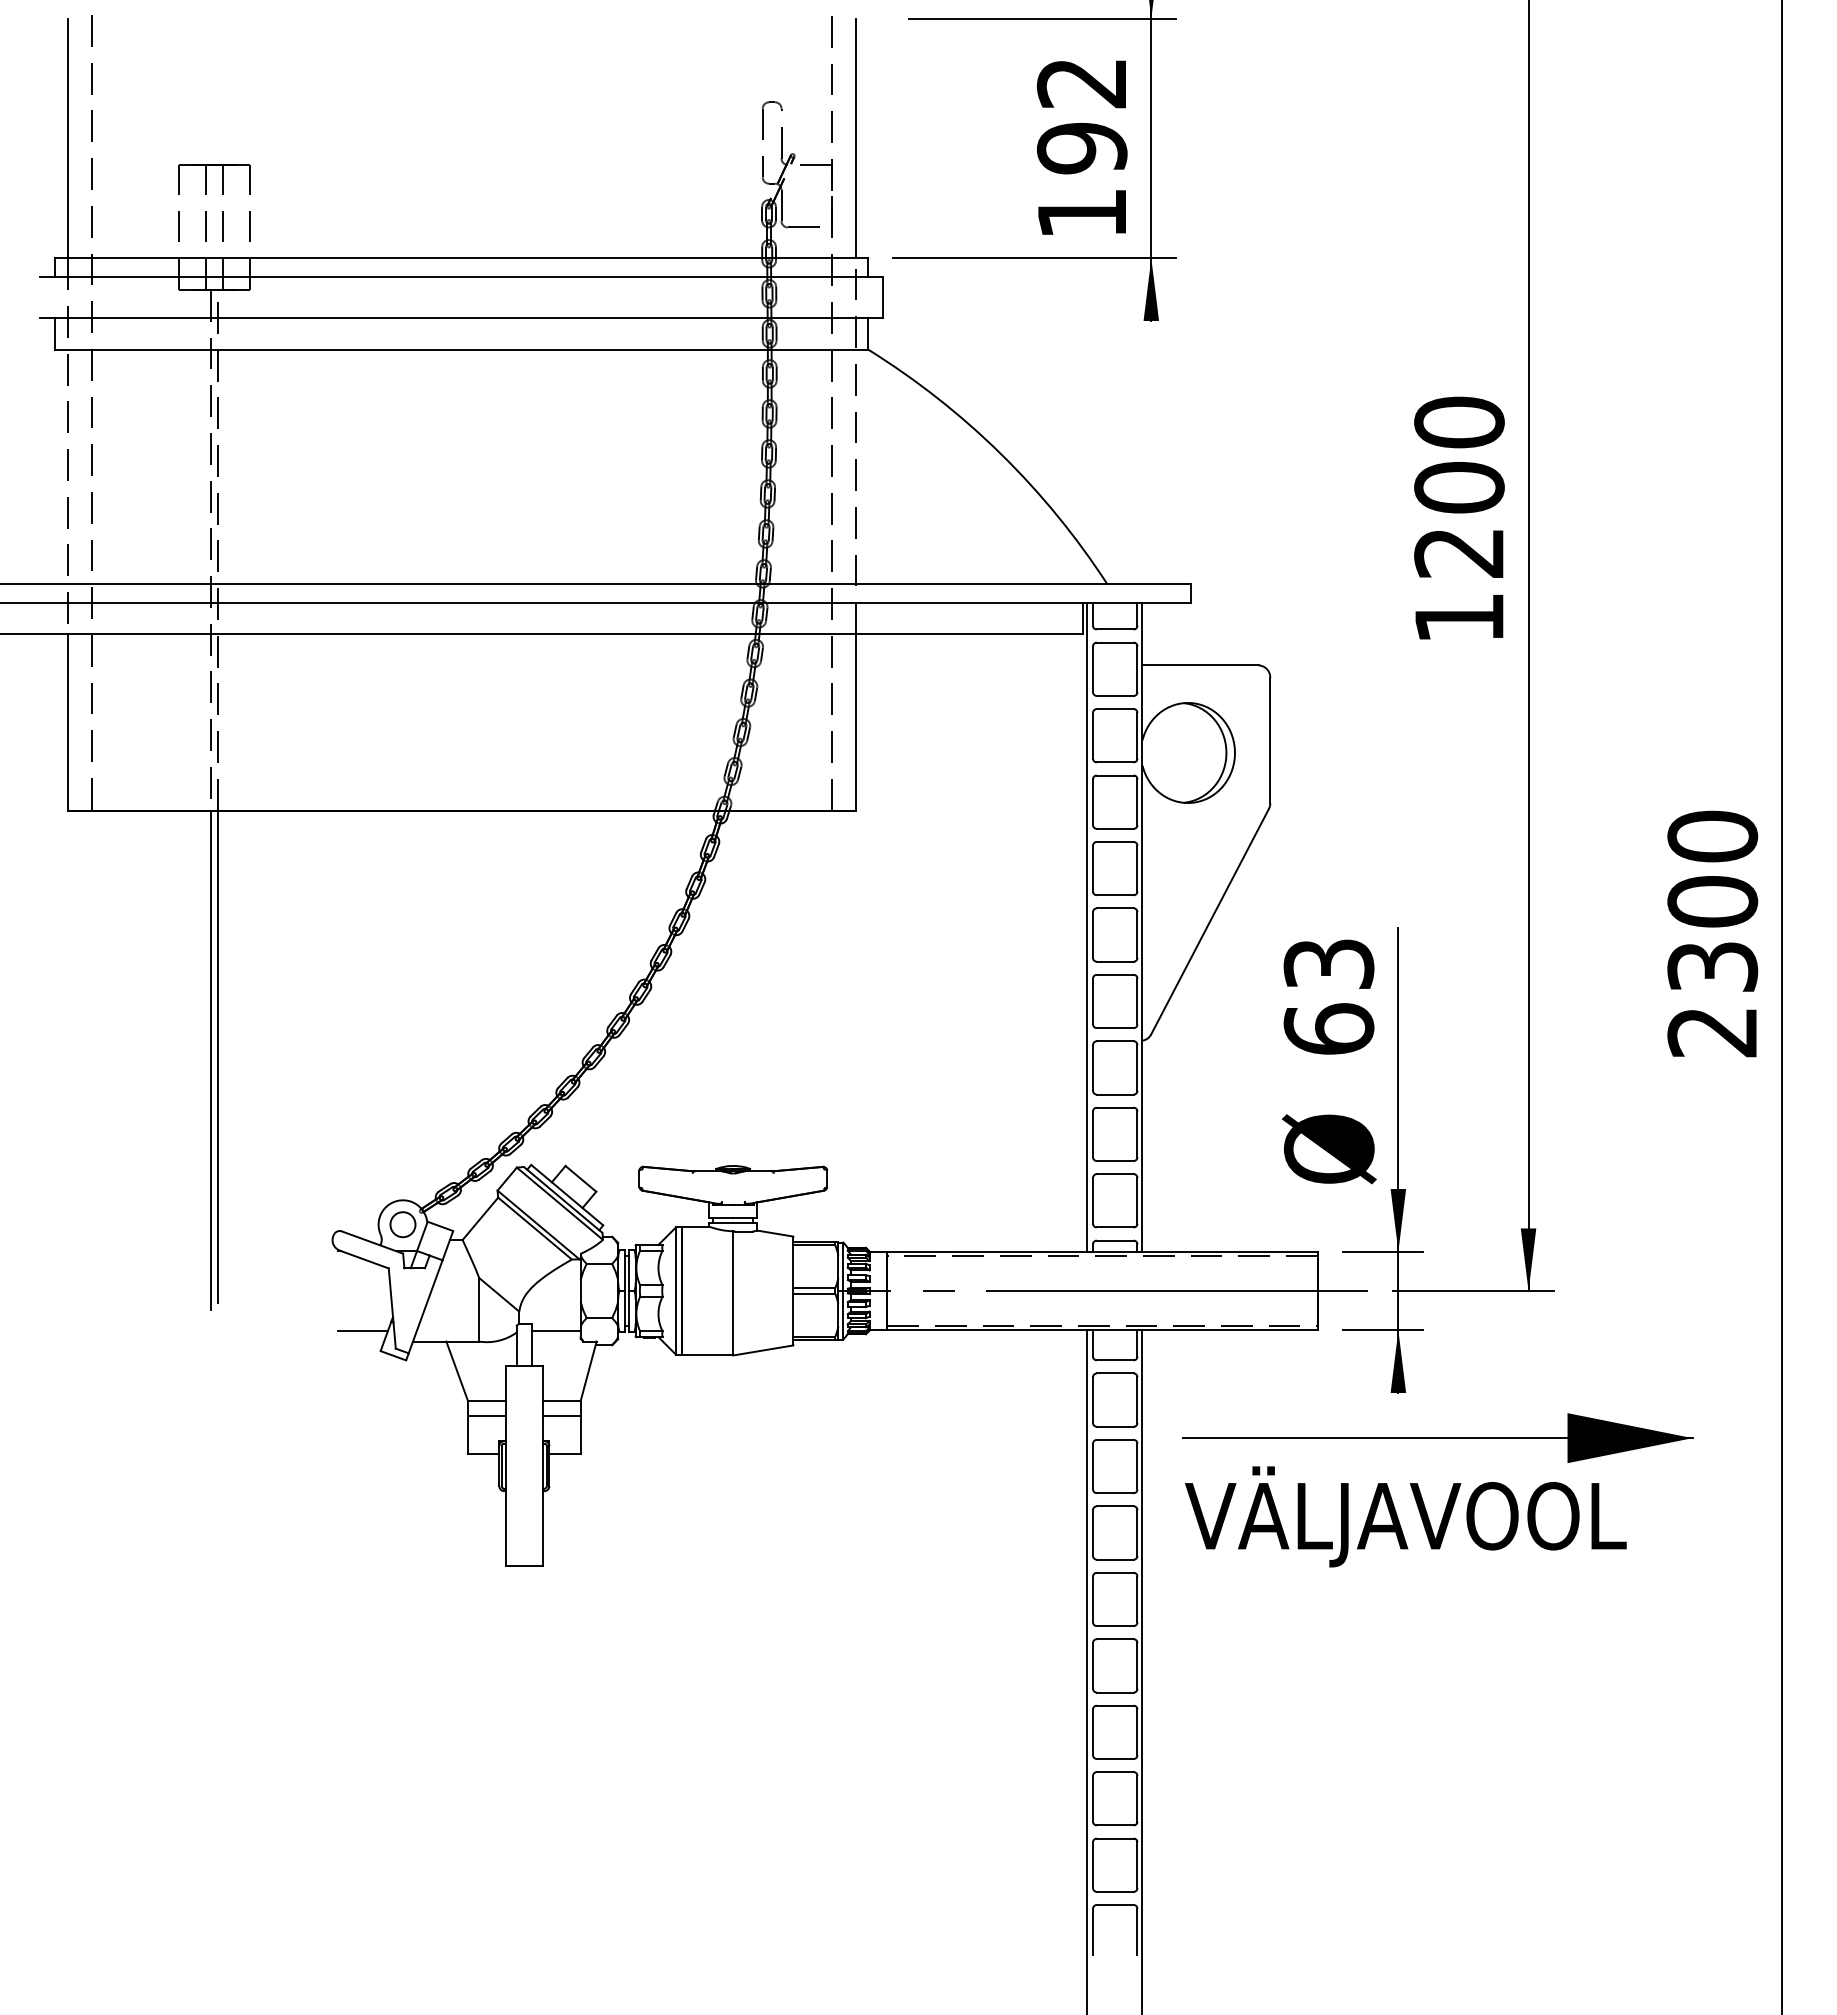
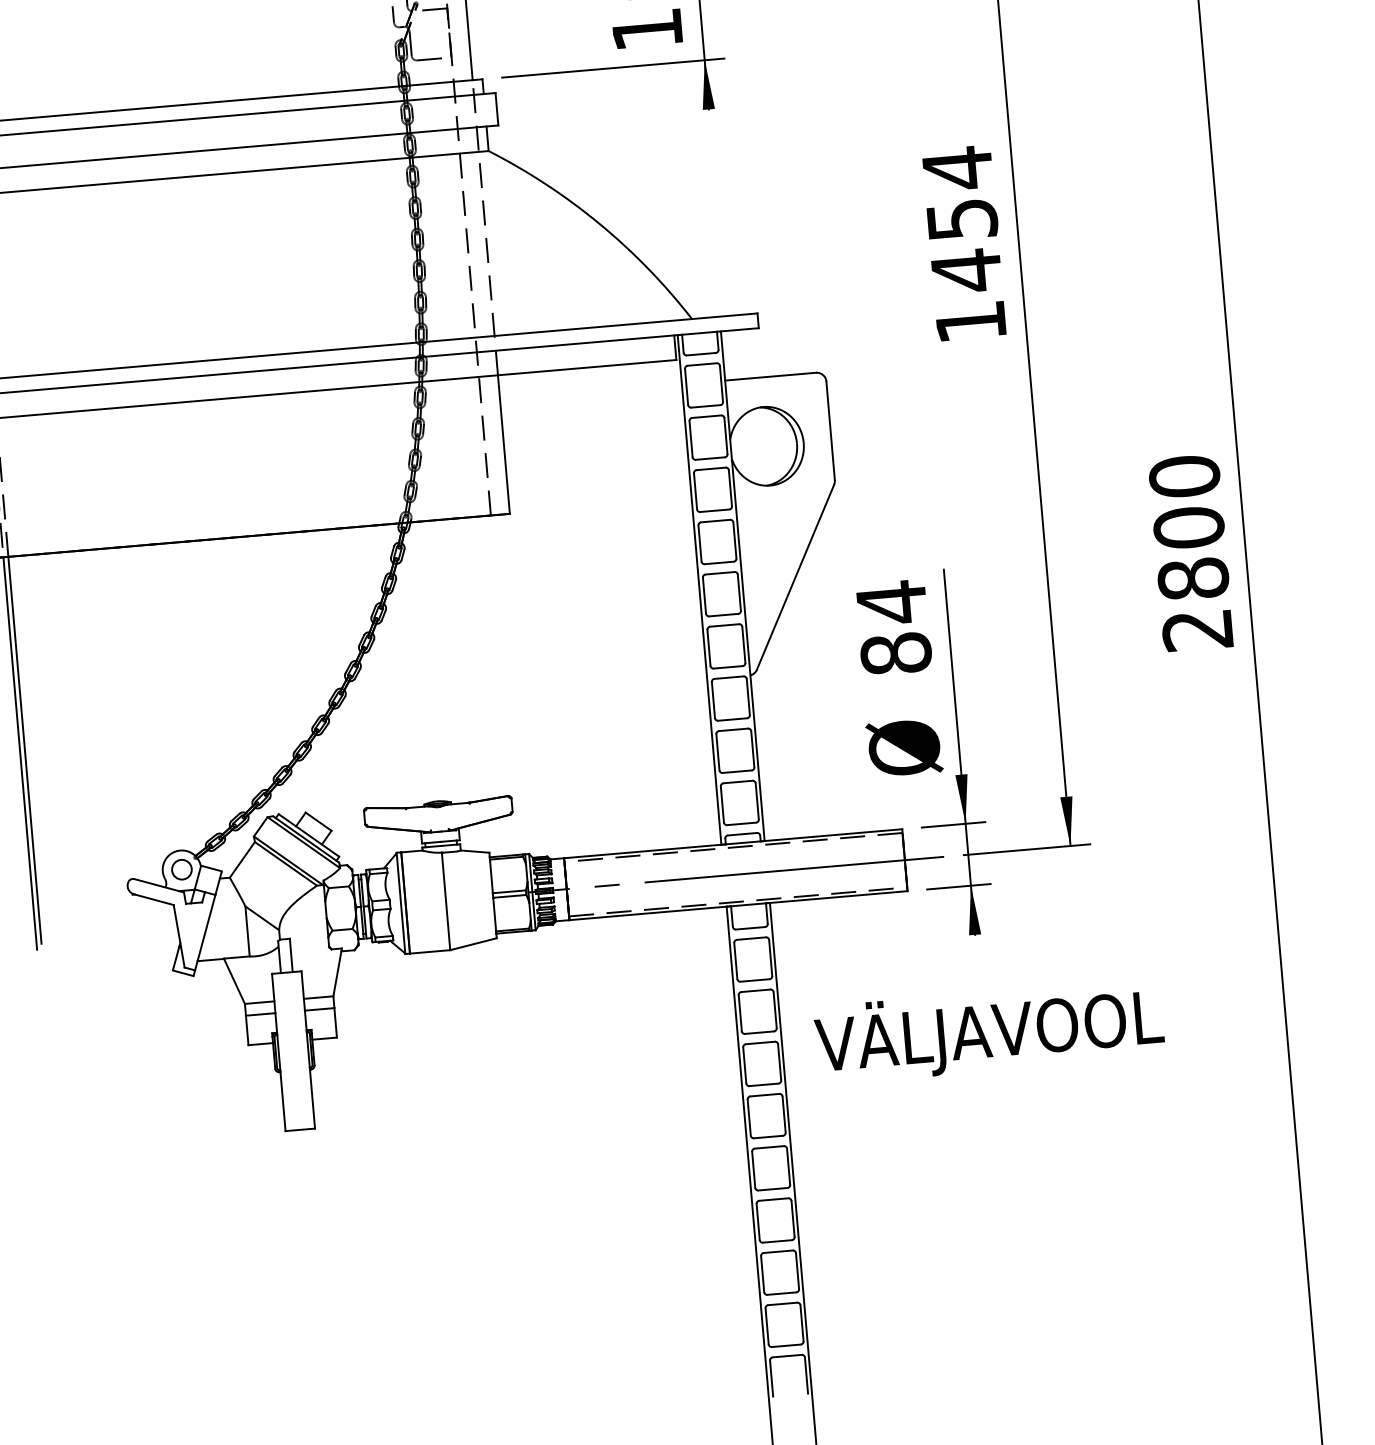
text: (1459, 487) -> (962, 219), 1200 -> 1454
text: (1712, 966) -> (1193, 578), 2300 -> 2800
text: (1328, 995) -> (893, 627), 63 -> 84
line: (555, 1330) -> (308, 942), removed
line: (362, 1331) -> (157, 956), removed
part: (1437, 1437) -> (1008, 967), removed

